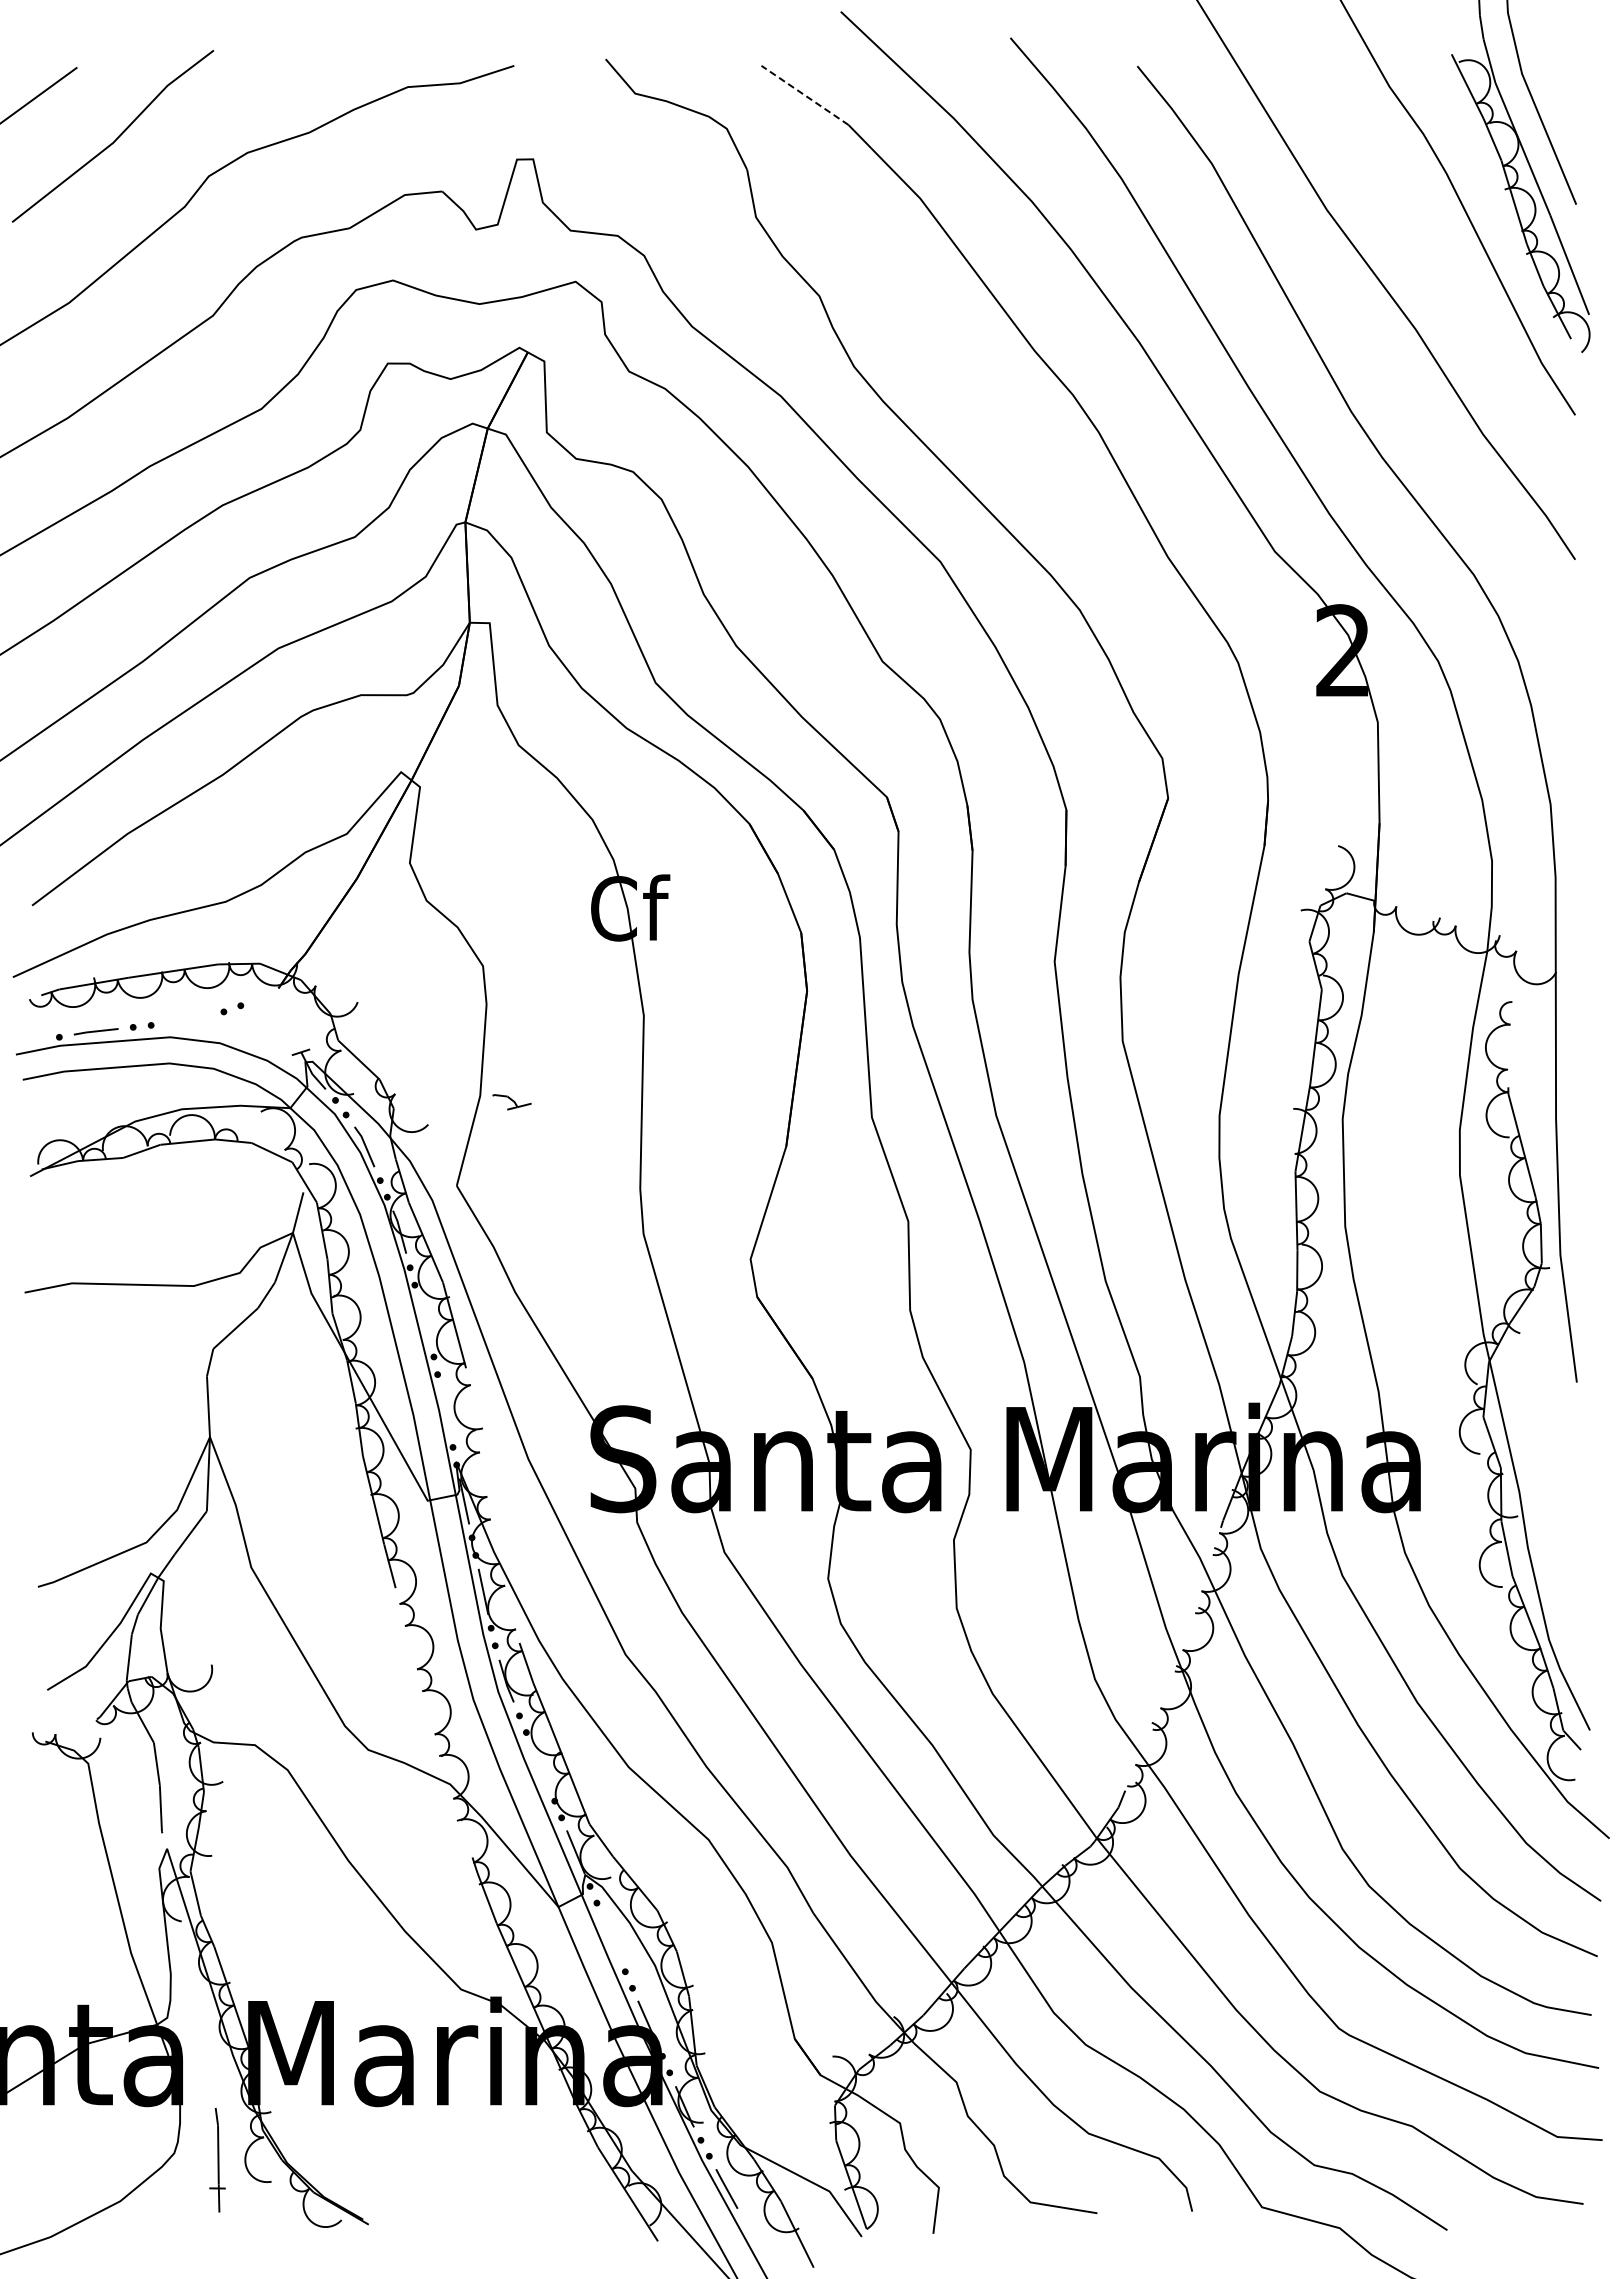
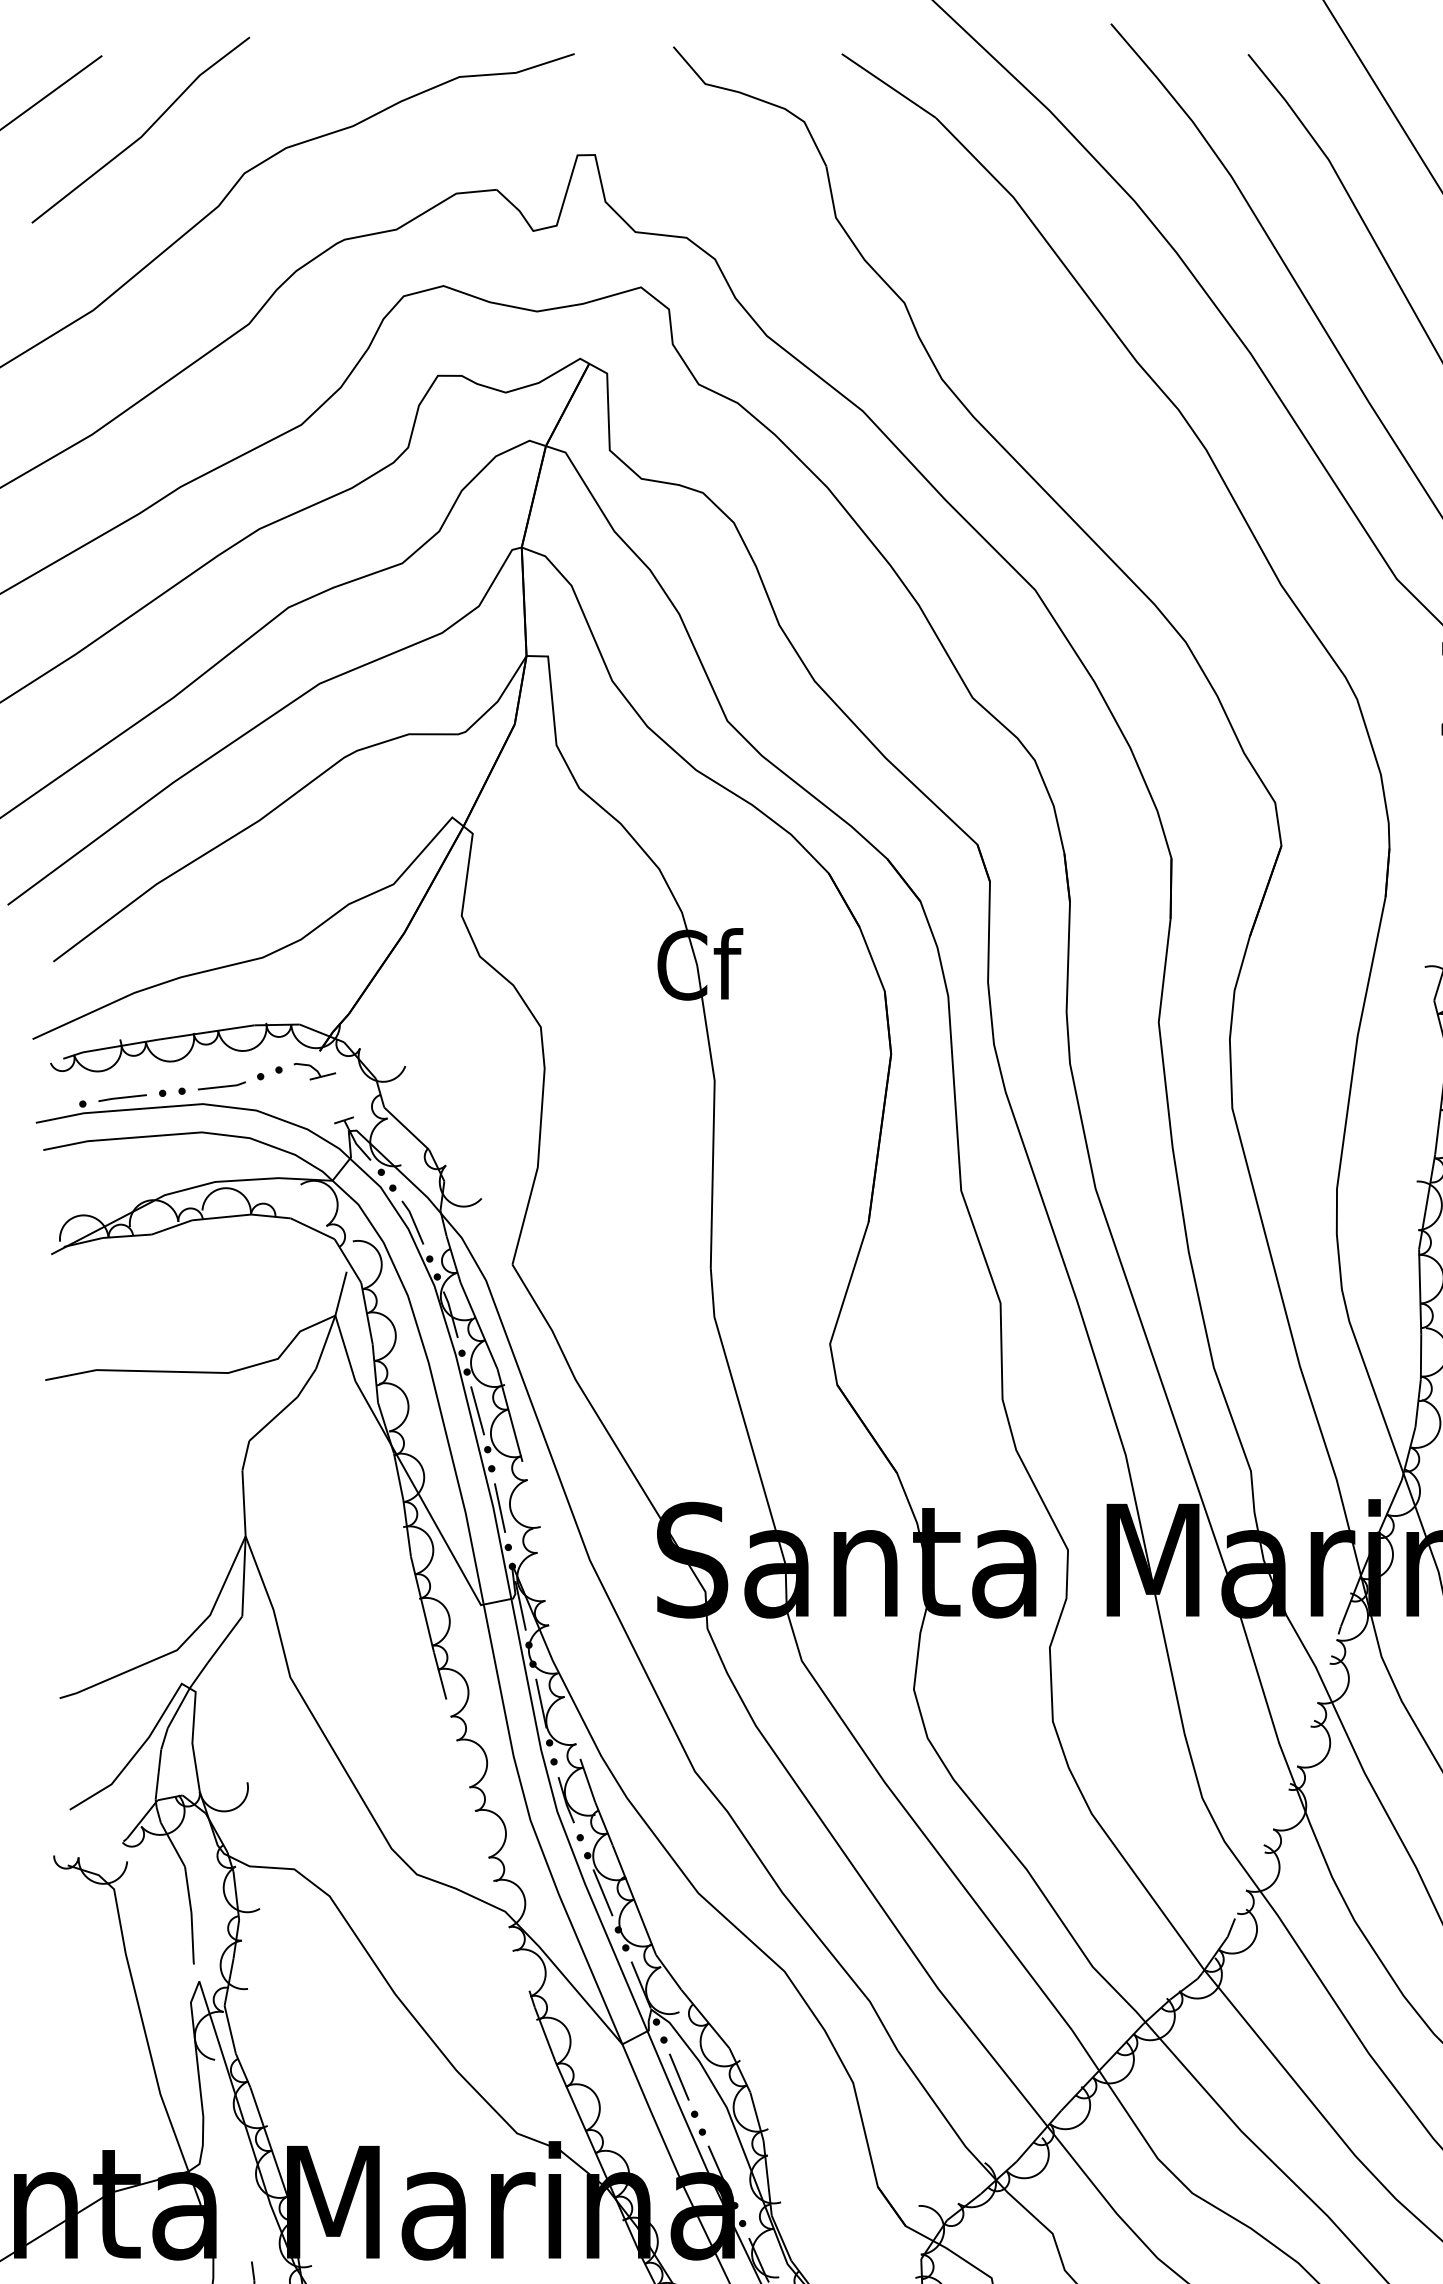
line: (805, 95) -> (889, 86), dashed -> solid
line: (187, 1020) -> (221, 1085), added
part: (511, 1102) -> (314, 1071), moved
line: (424, 1320) -> (477, 1410), added
line: (444, 1410) -> (499, 1507), added
line: (540, 1766) -> (602, 1892), added
line: (610, 1937) -> (678, 2077), added

